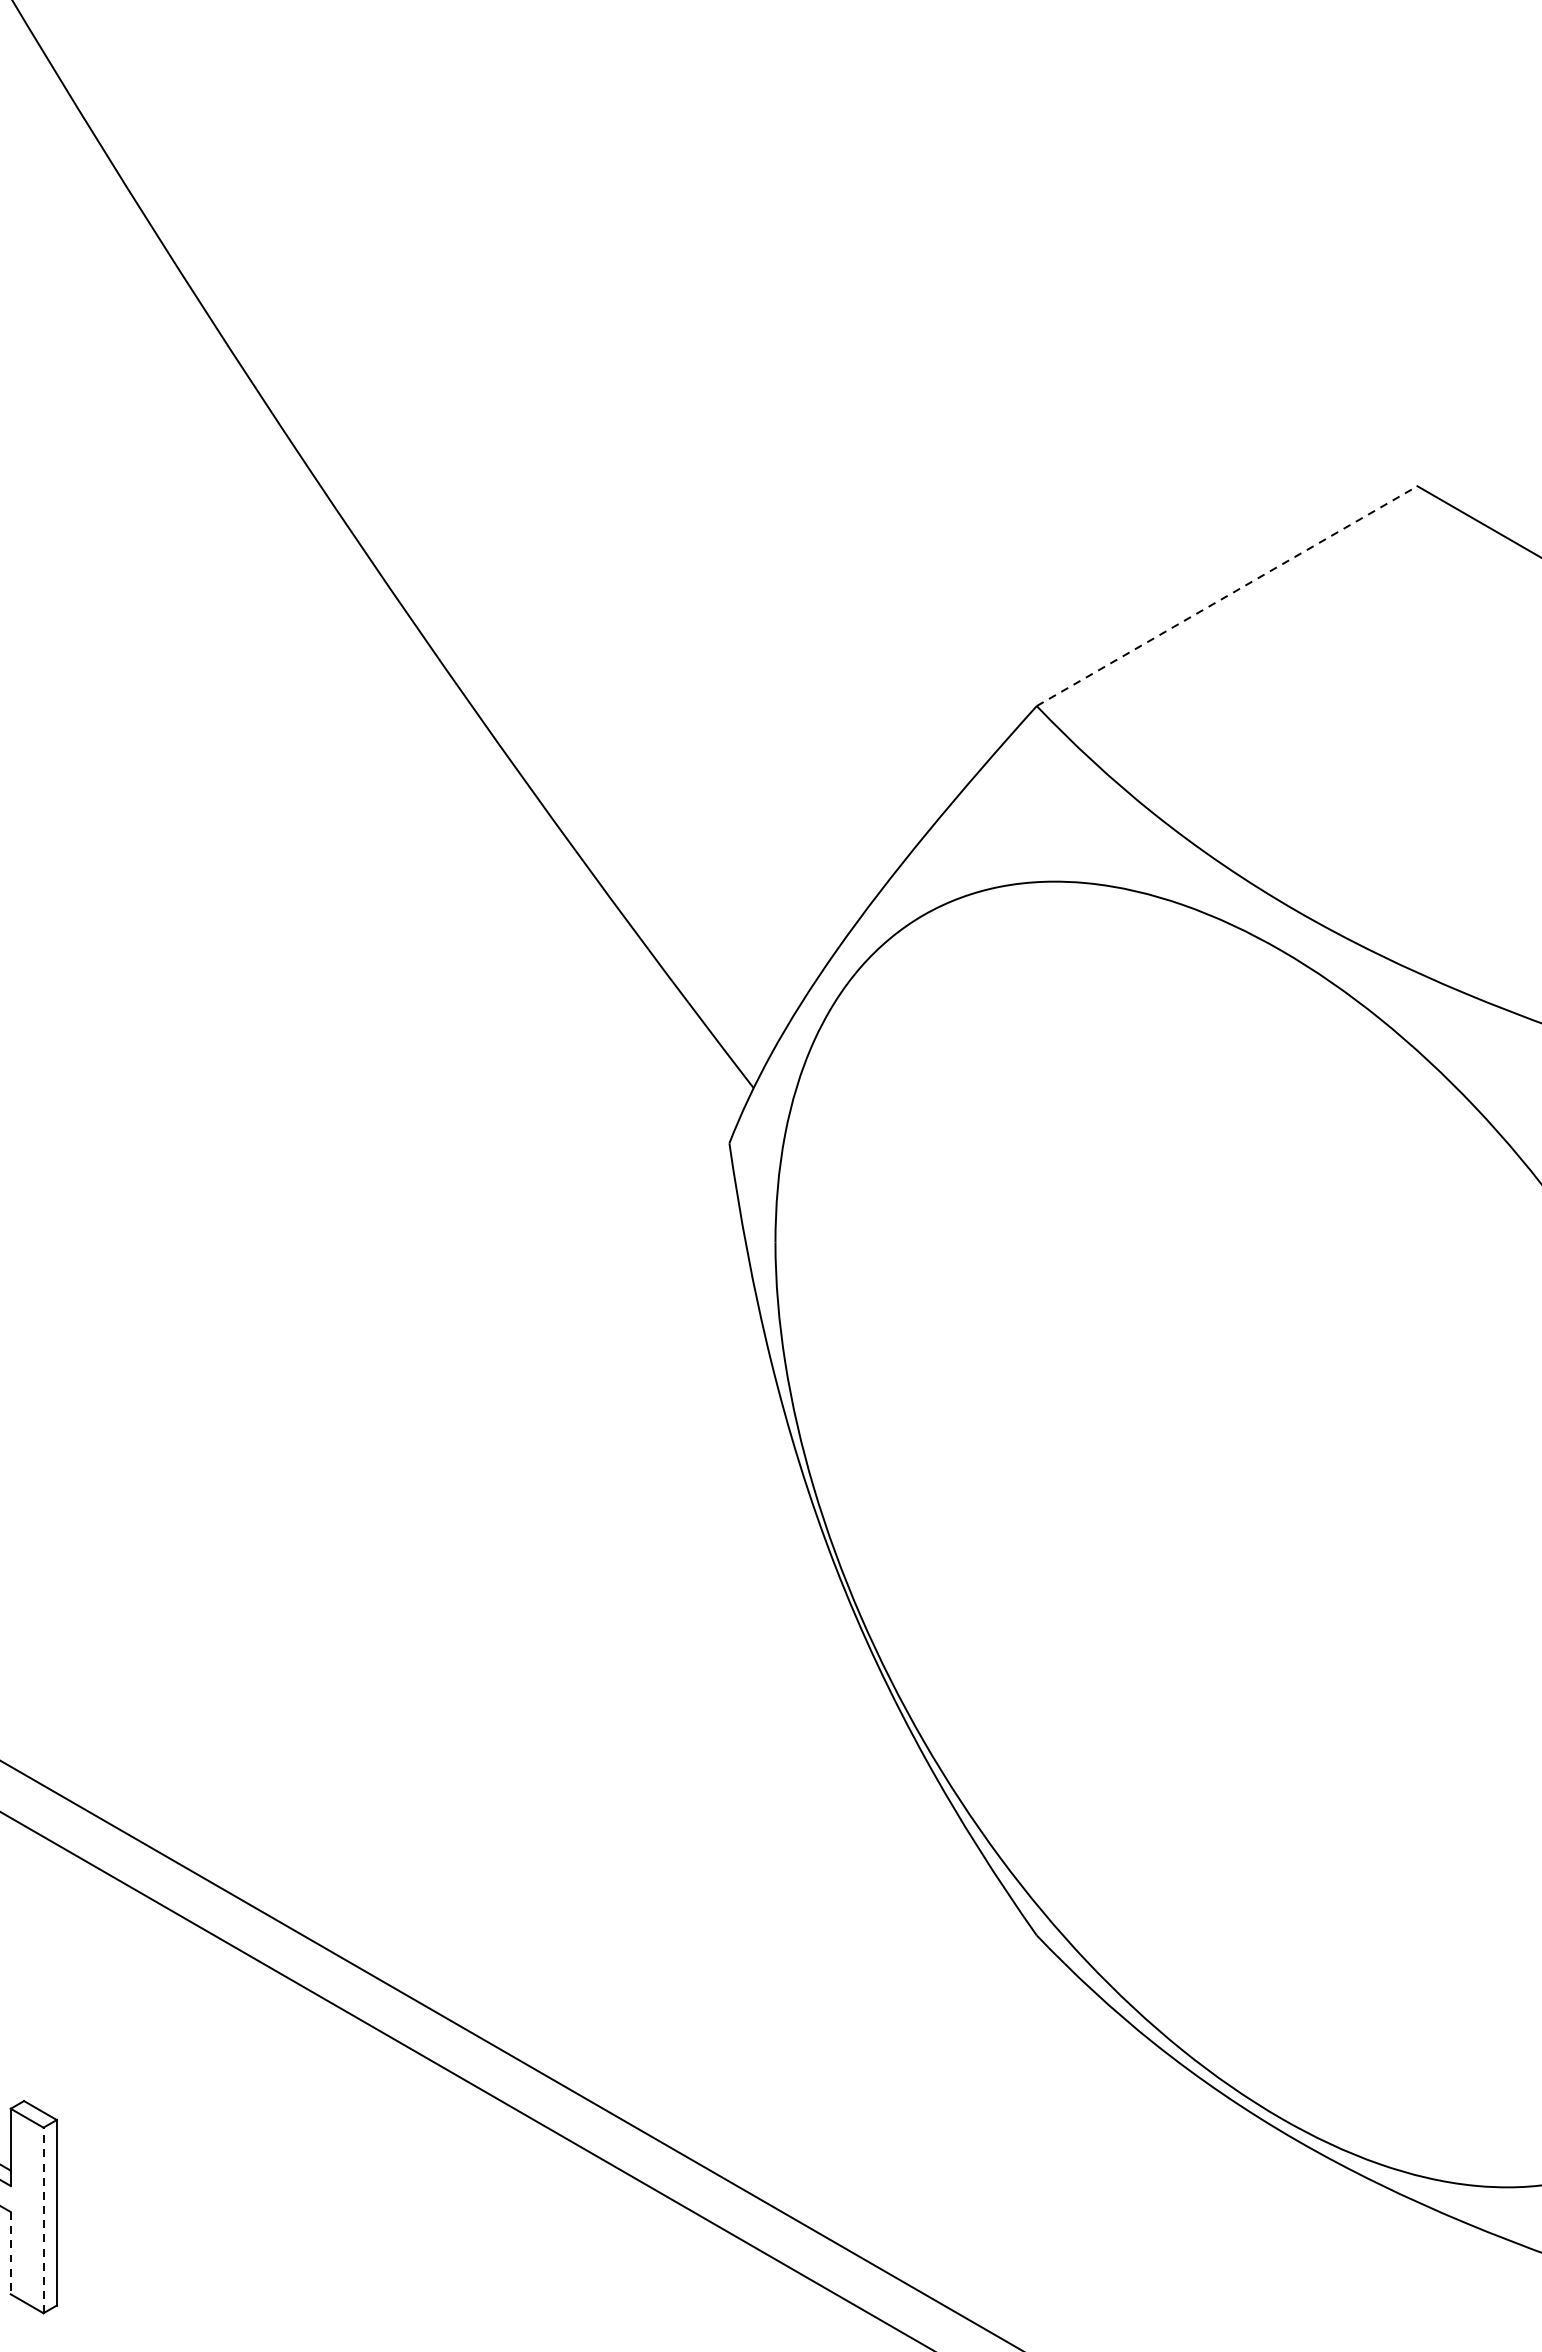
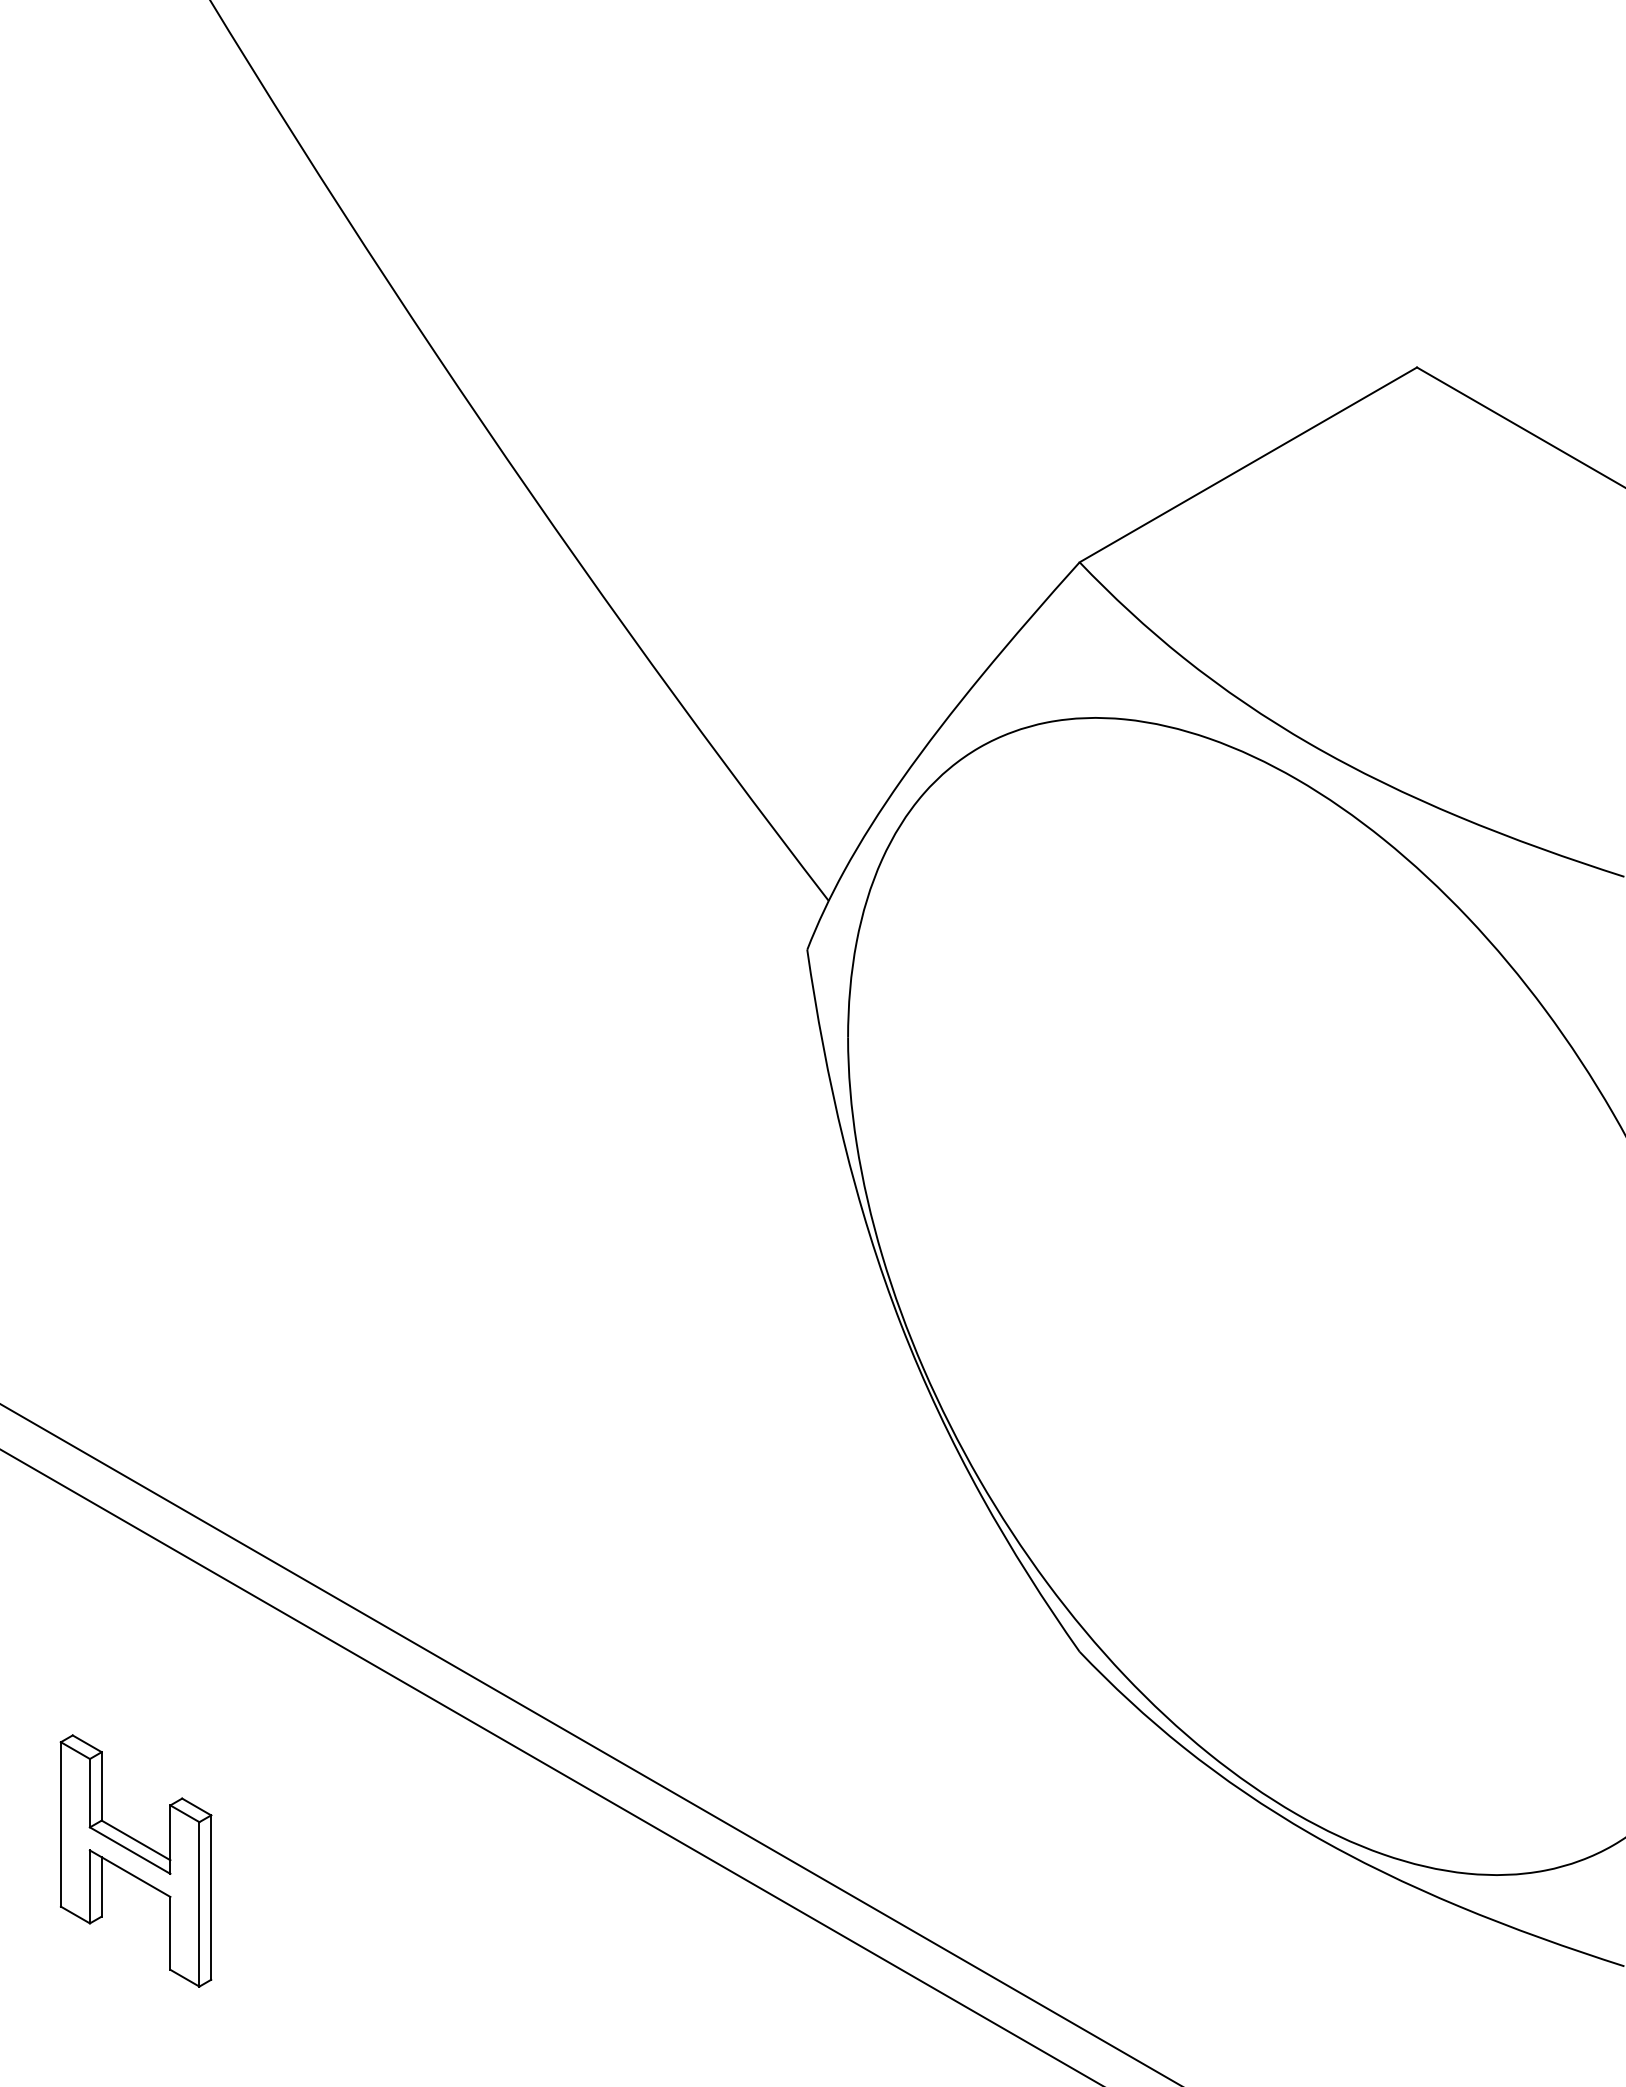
line: (1227, 595) -> (1248, 464), dashed -> solid
line: (43, 2219) -> (199, 1903), dashed -> solid
line: (10, 2253) -> (170, 1933), dashed -> solid

